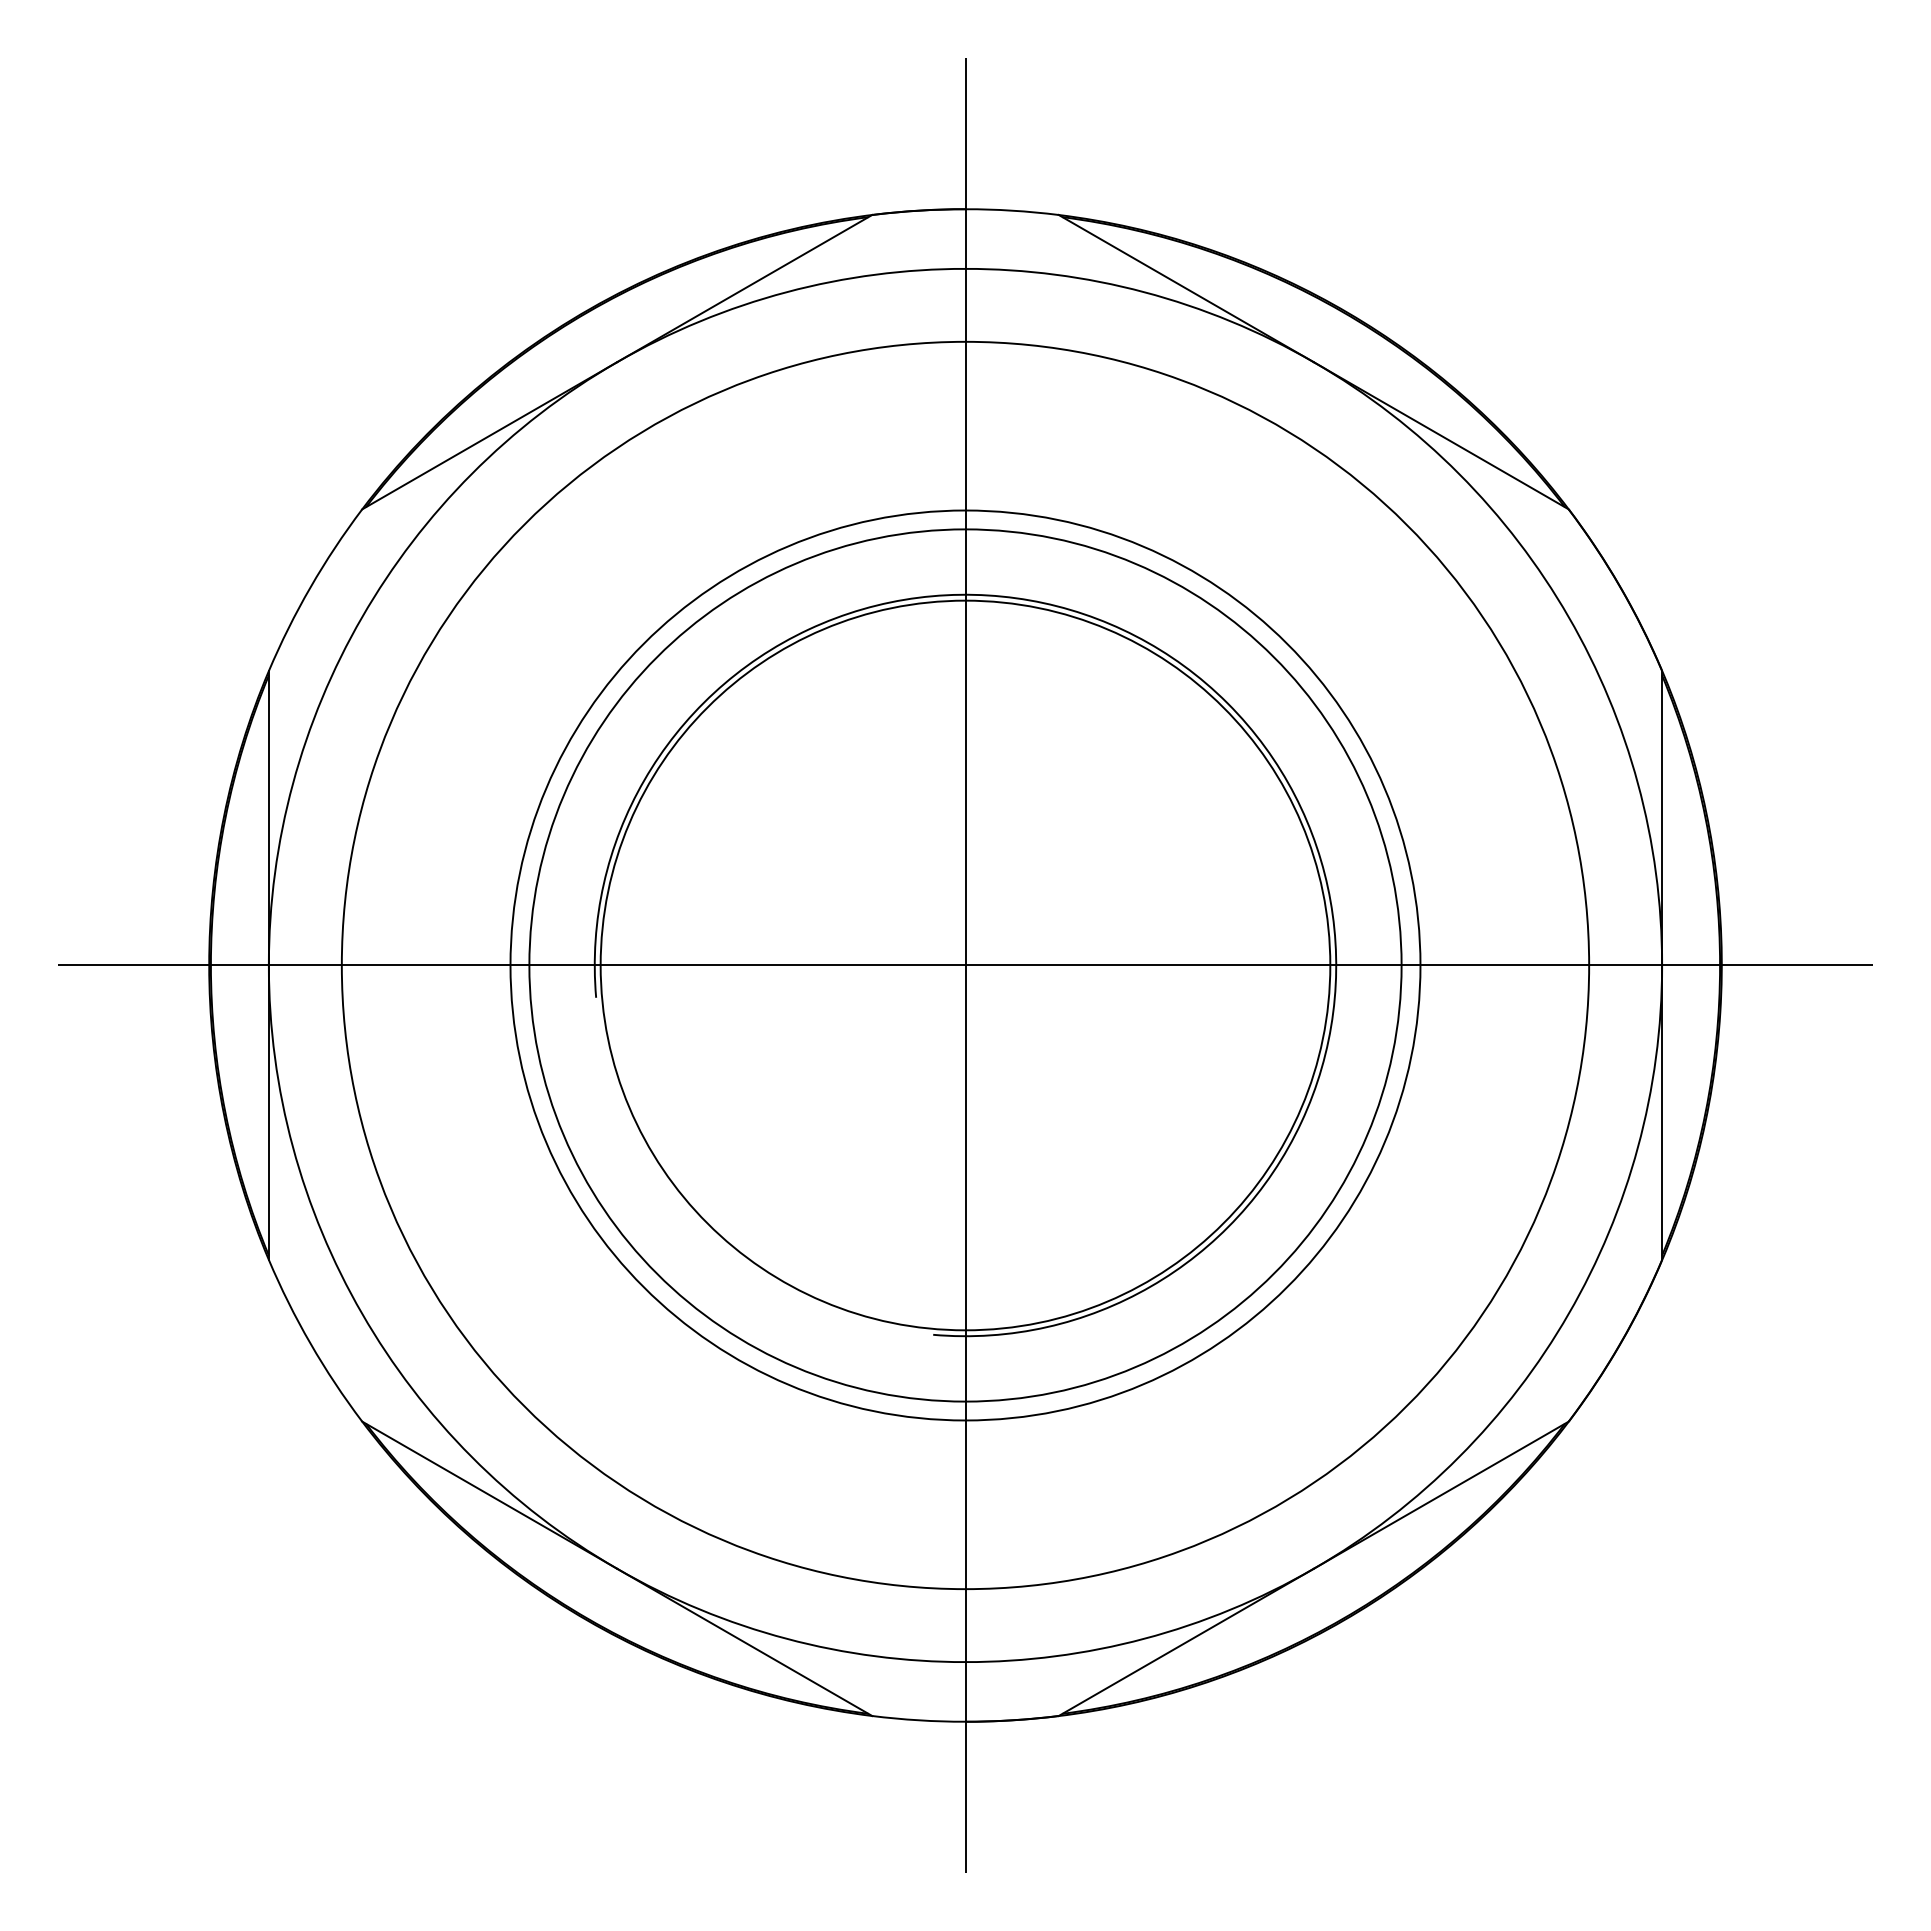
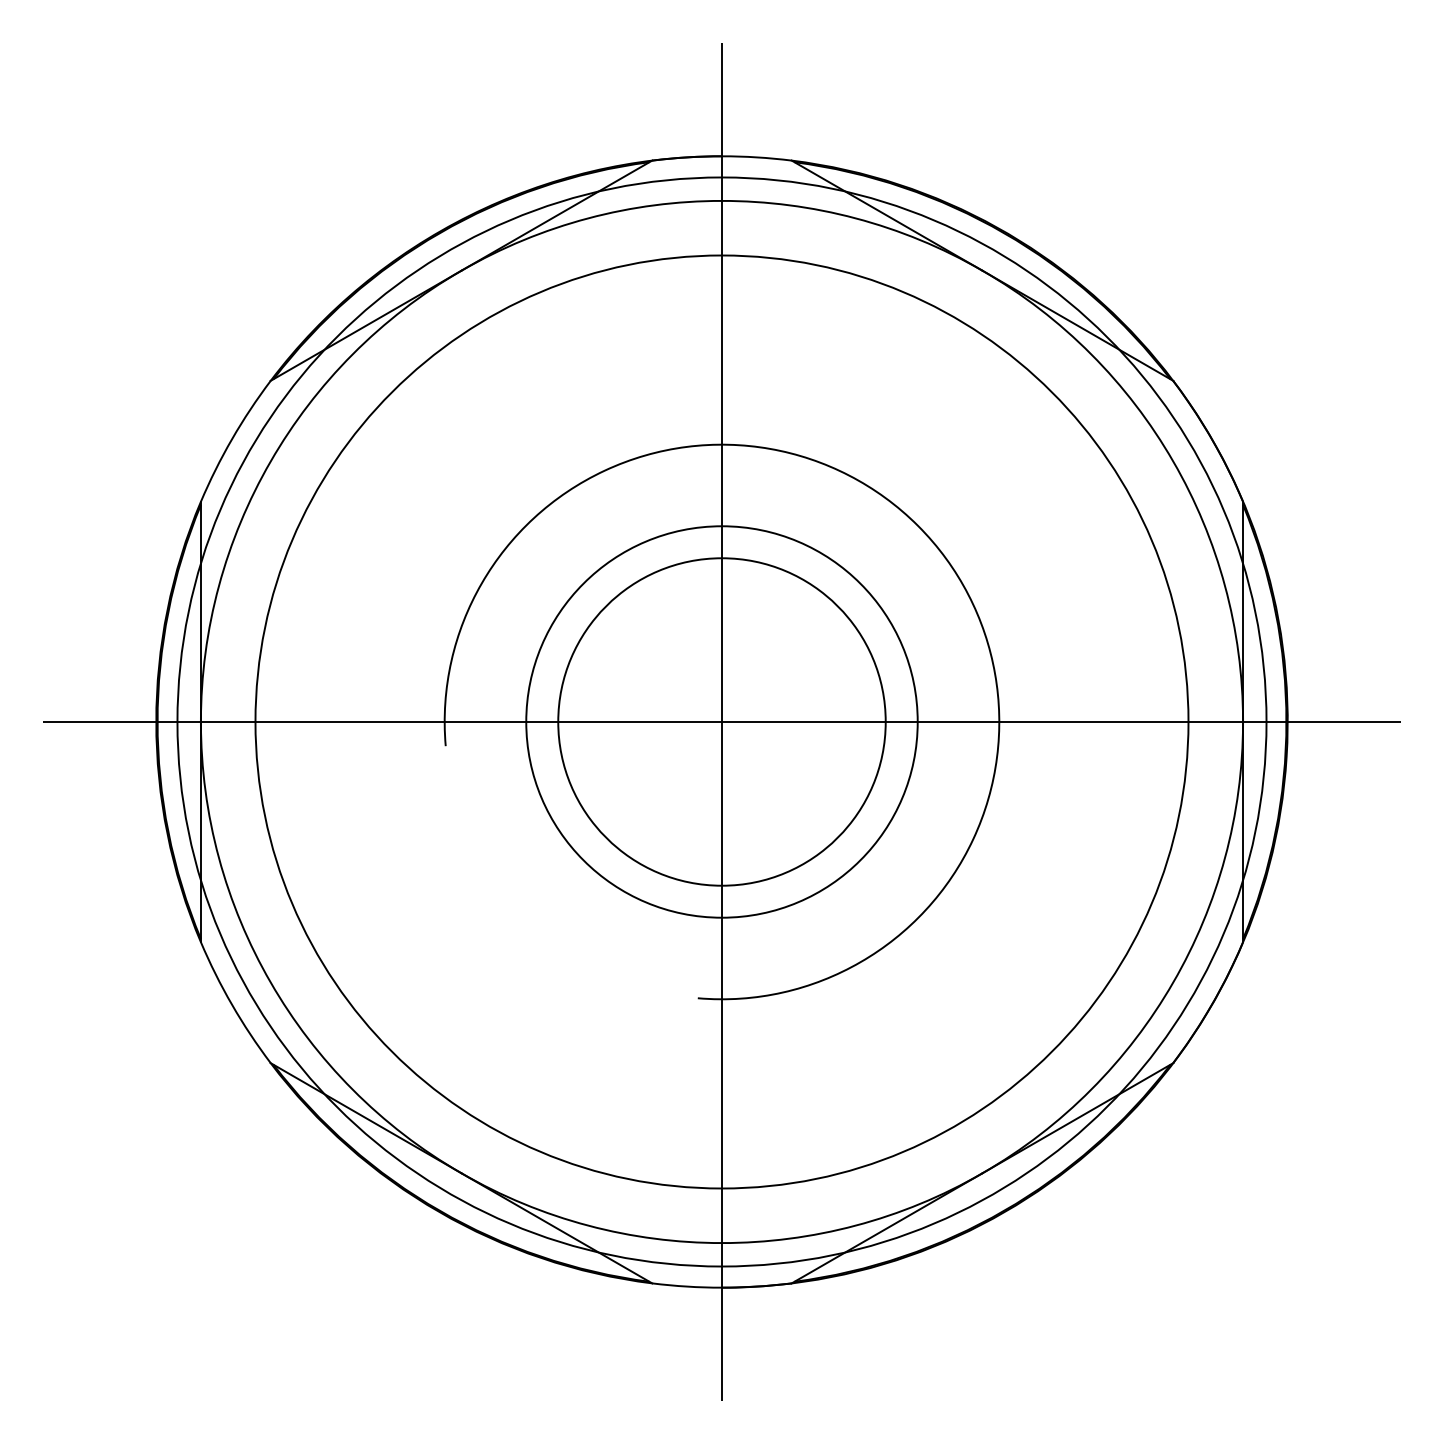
circle: (965, 965) -> (722, 722), size x0.6
circle: (965, 965) -> (722, 722), size x0.6
circle: (965, 965) -> (722, 722), size x1.6

